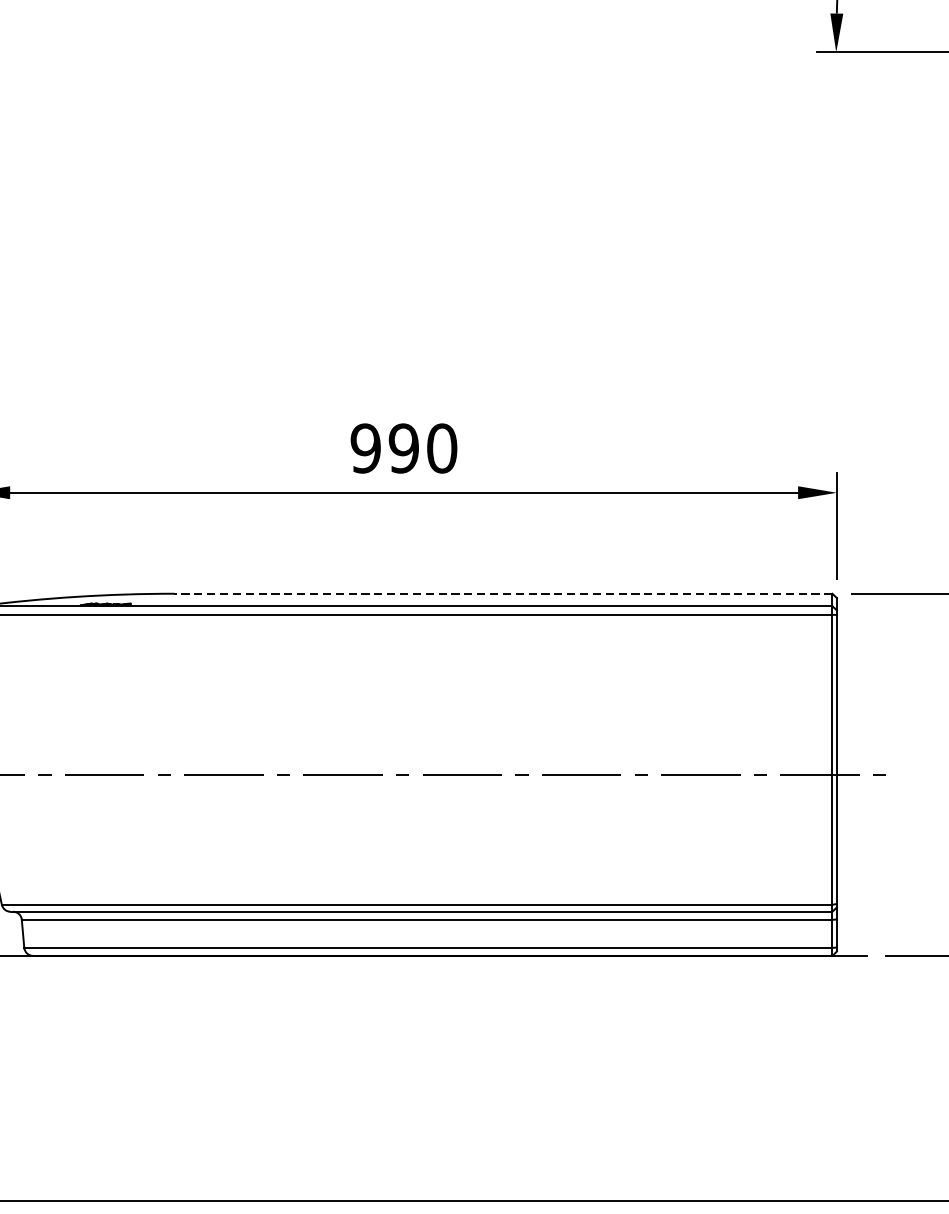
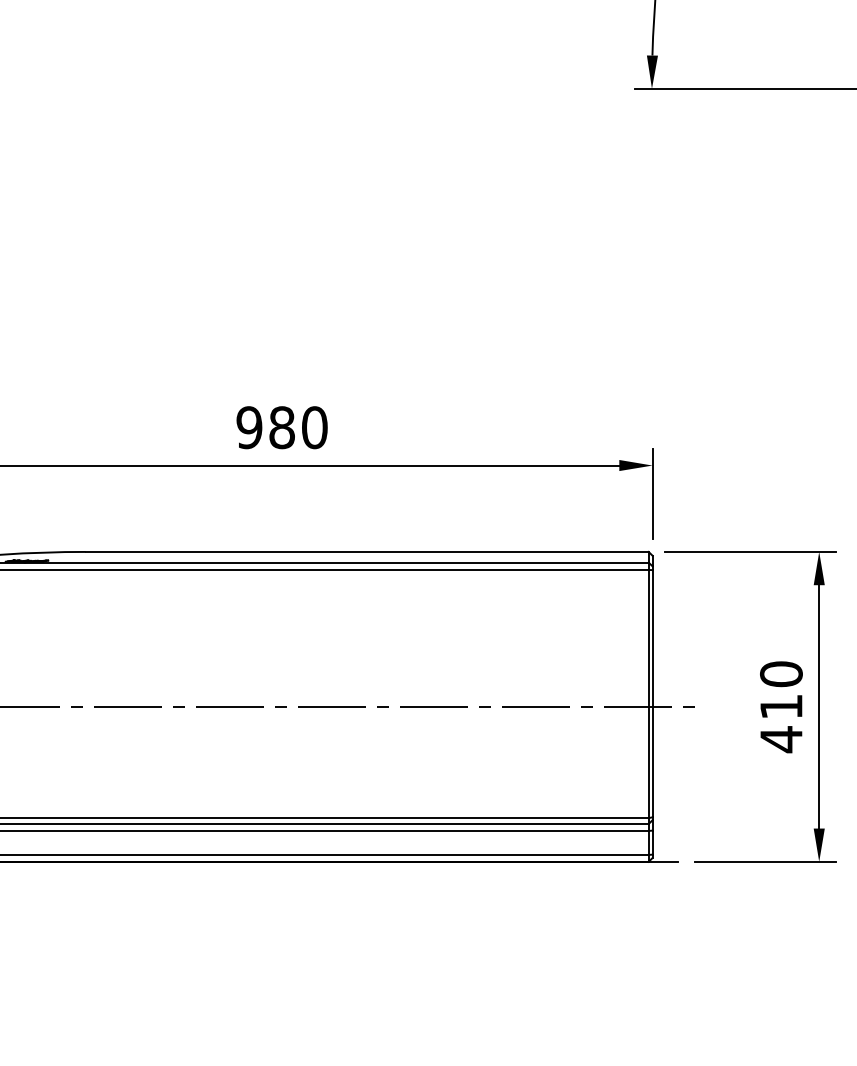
text: (403, 448) -> (281, 427), 990 -> 980
line: (502, 593) -> (366, 551), dashed -> solid

